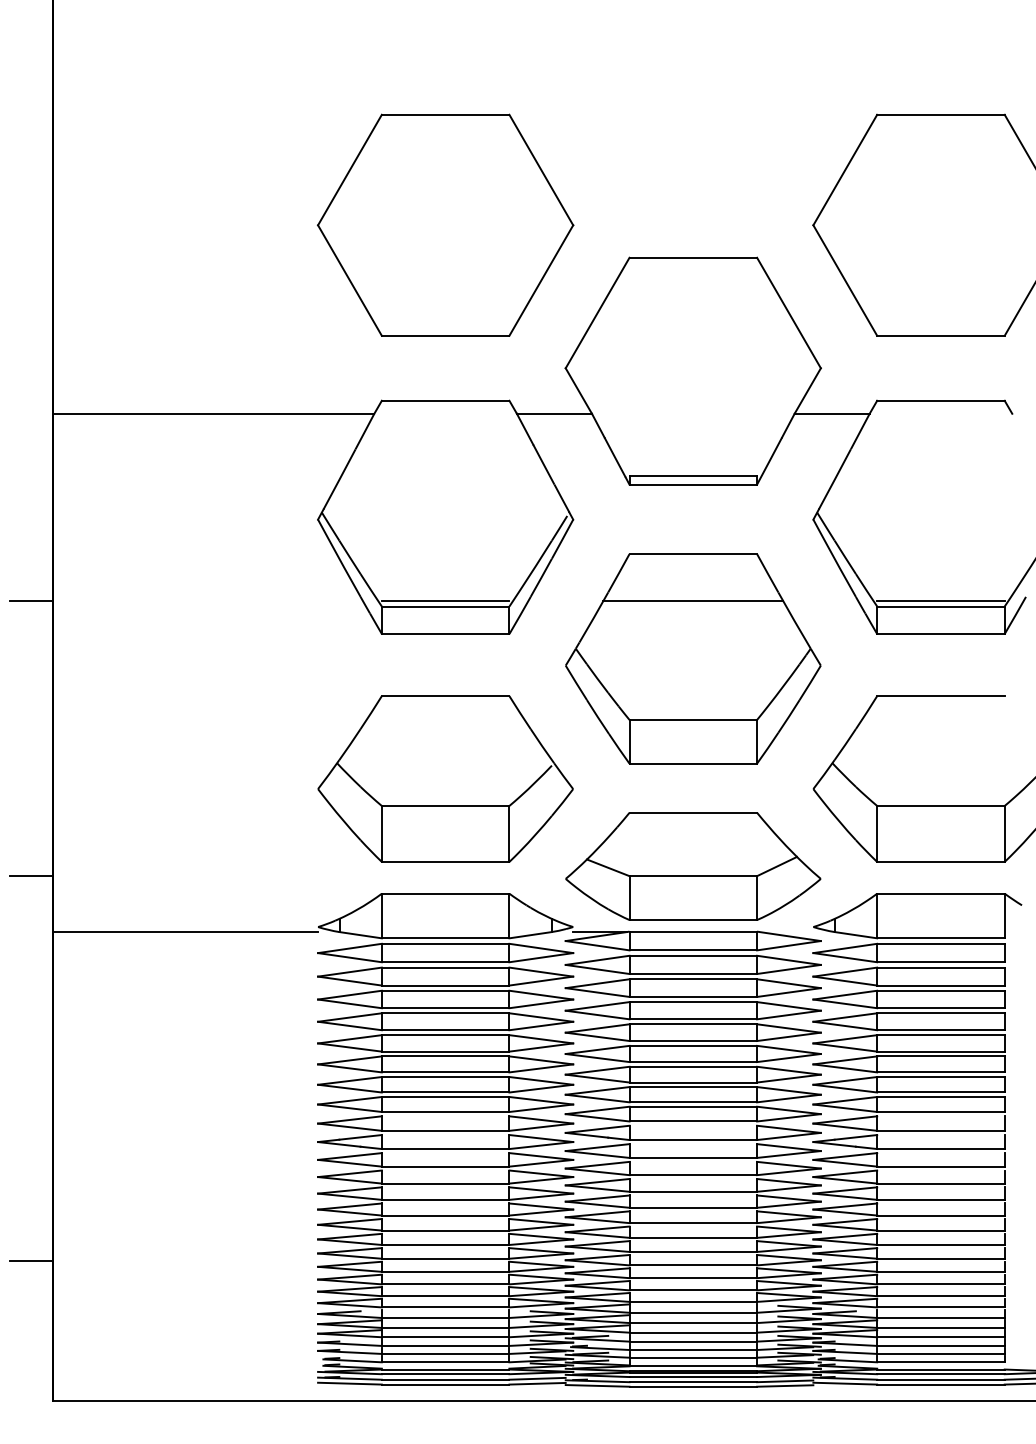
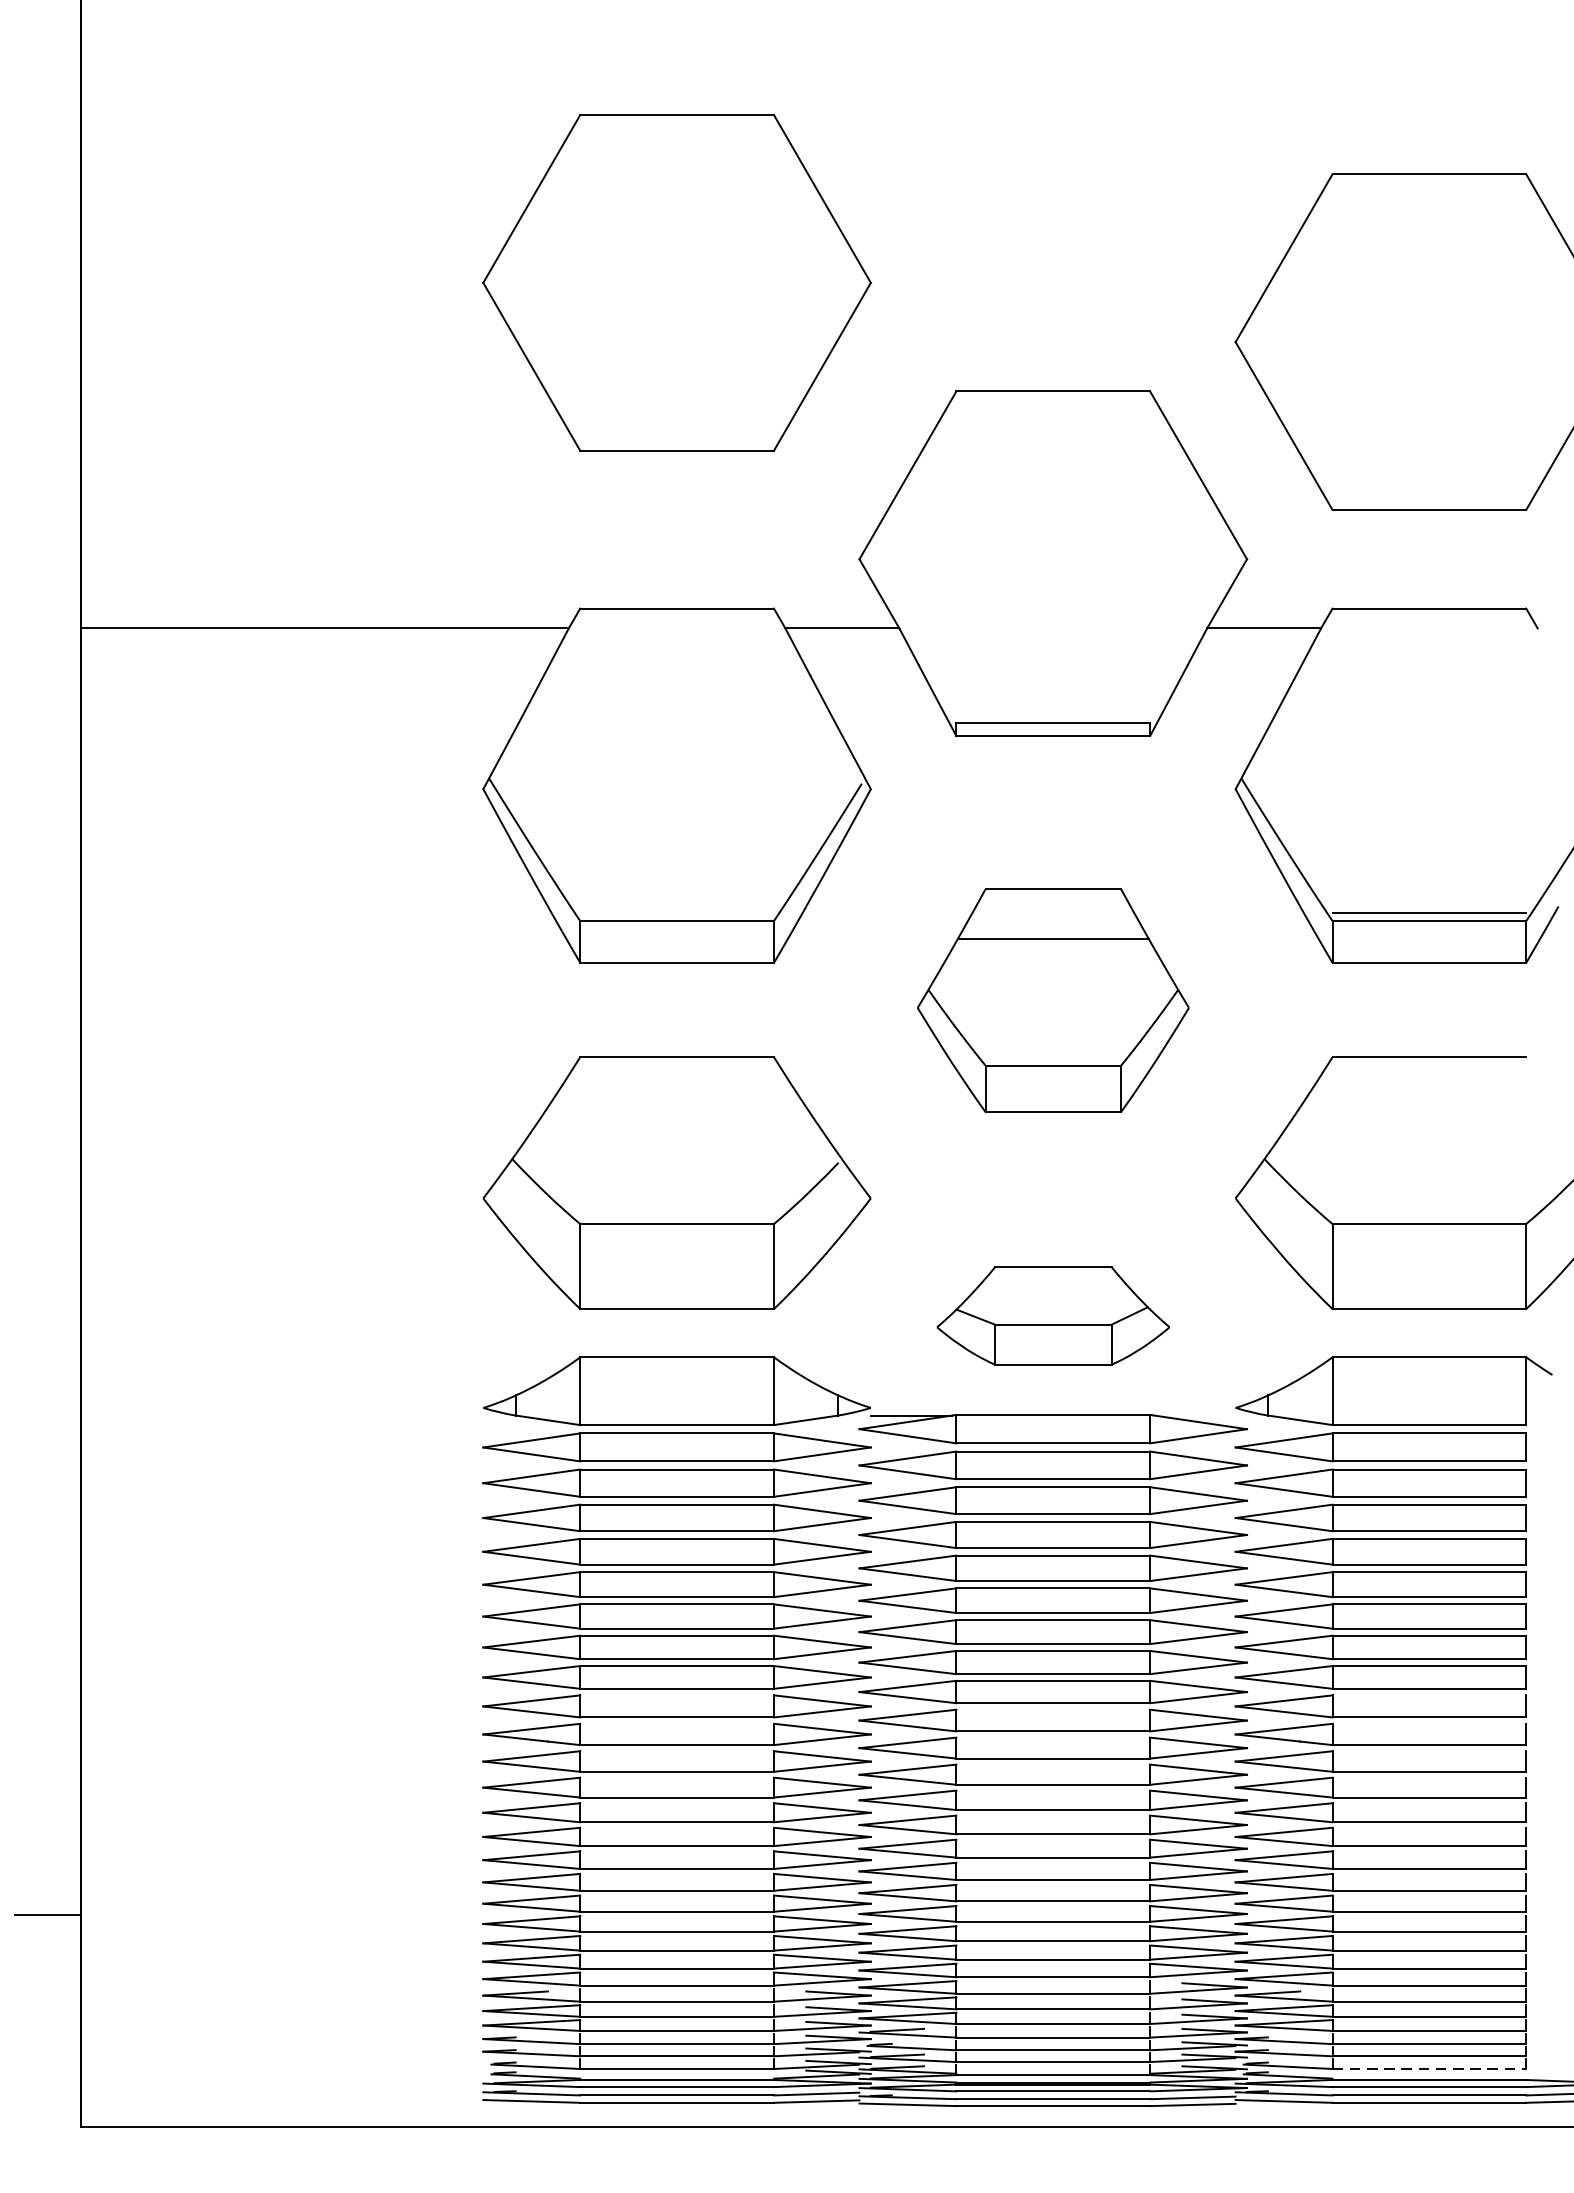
part: (445, 224) -> (676, 281), moved
line: (30, 601) -> (46, 913), removed
line: (445, 601) -> (676, 913), removed
part: (693, 658) -> (1053, 1000), size x0.7
part: (693, 866) -> (1053, 1315), size x0.6
line: (30, 876) -> (46, 1331), removed
line: (185, 932) -> (281, 1416), removed
line: (940, 1362) -> (1428, 2069), solid -> dashed

